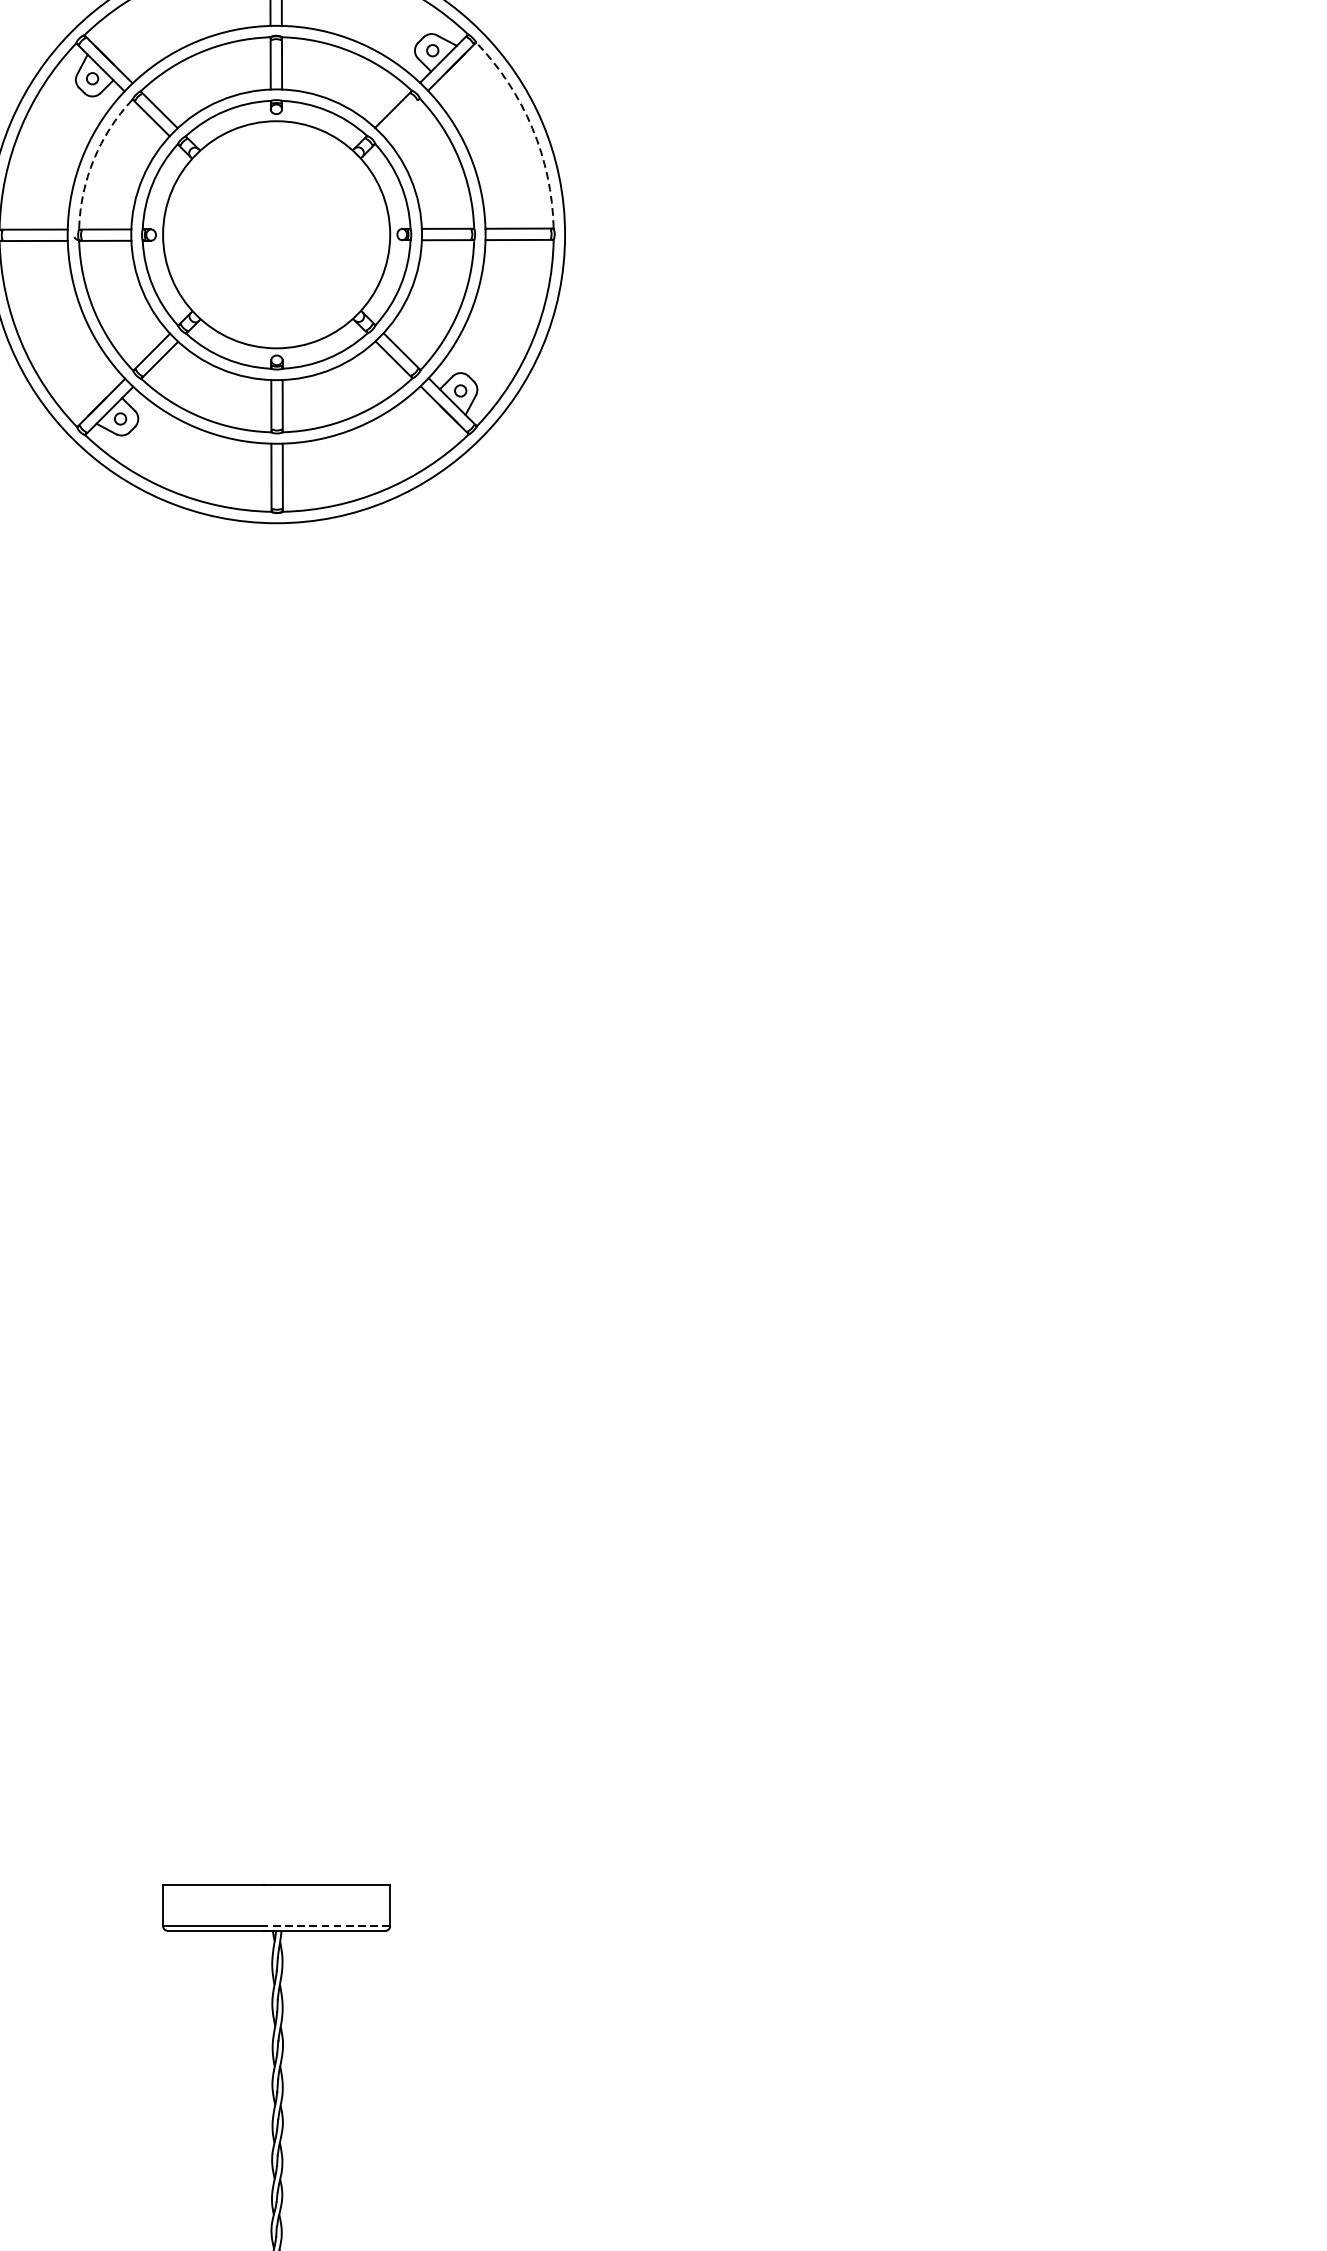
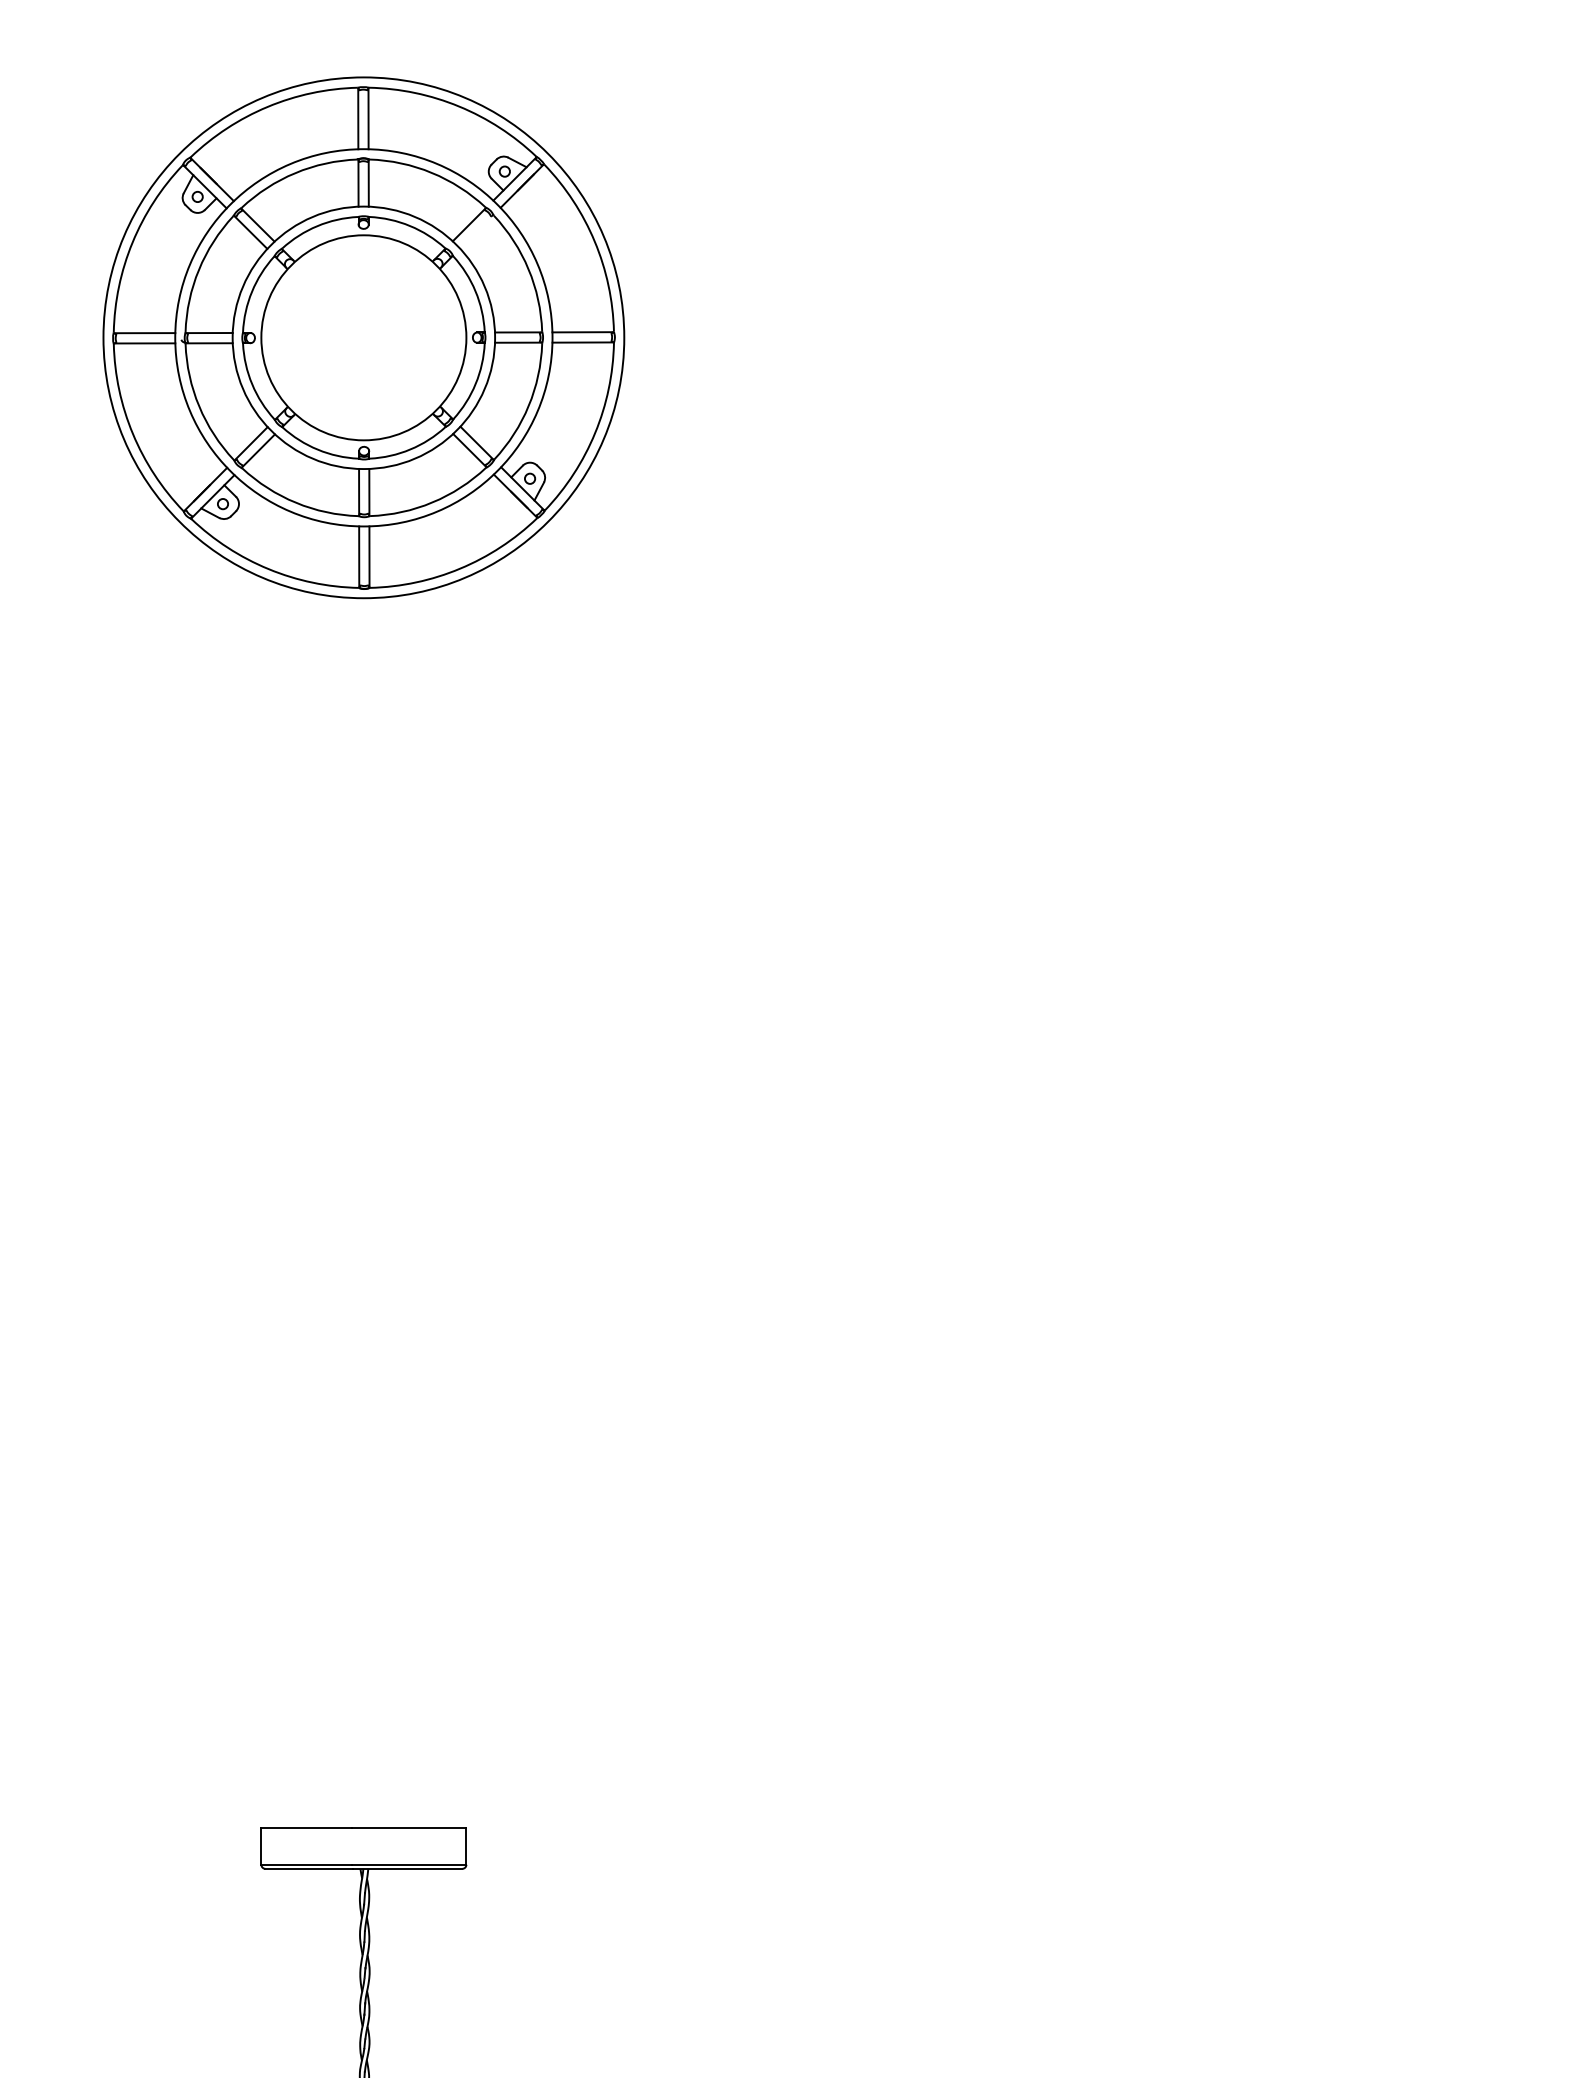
arc: (532, 128) -> (594, 241), dashed -> solid
arc: (93, 159) -> (198, 269), dashed -> solid
line: (326, 1925) -> (408, 1864), dashed -> solid

